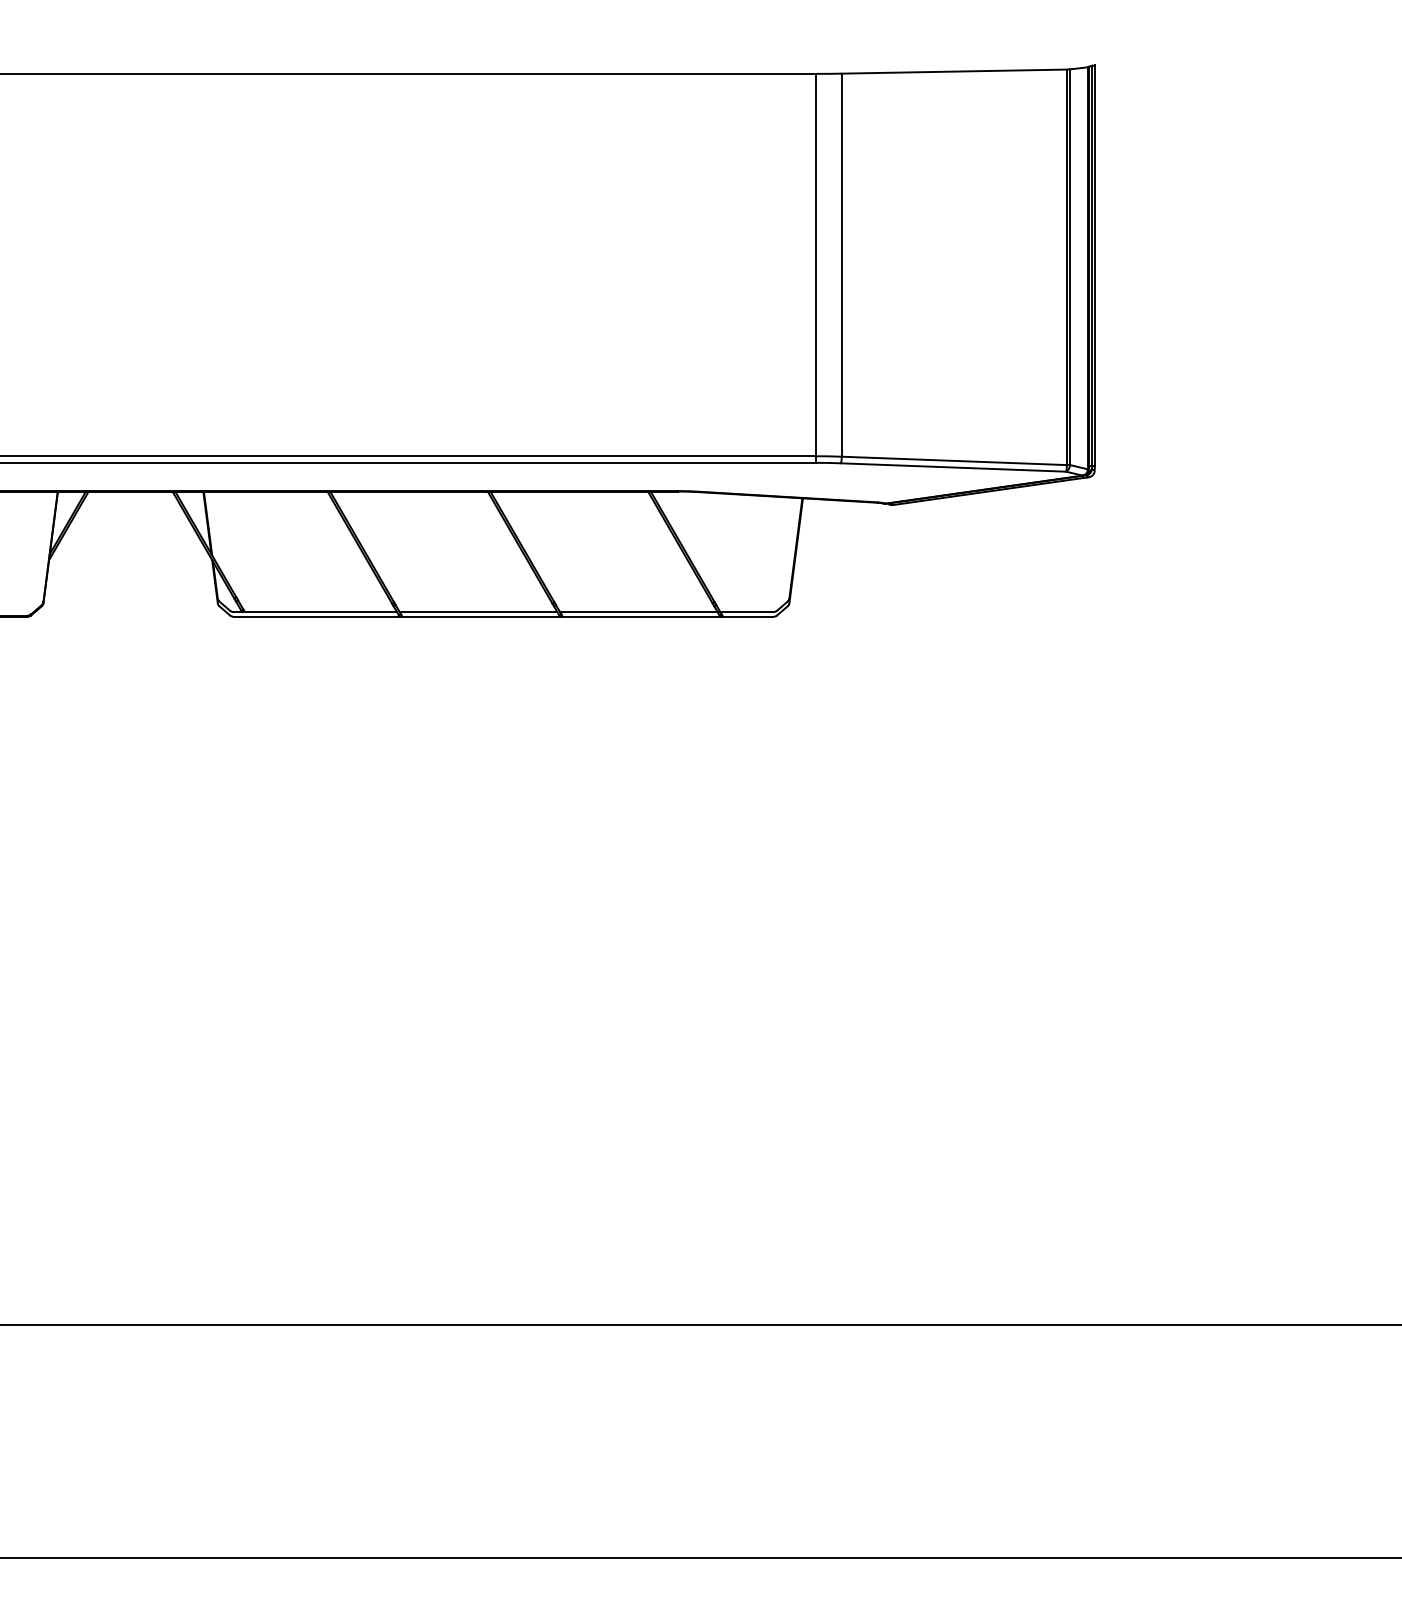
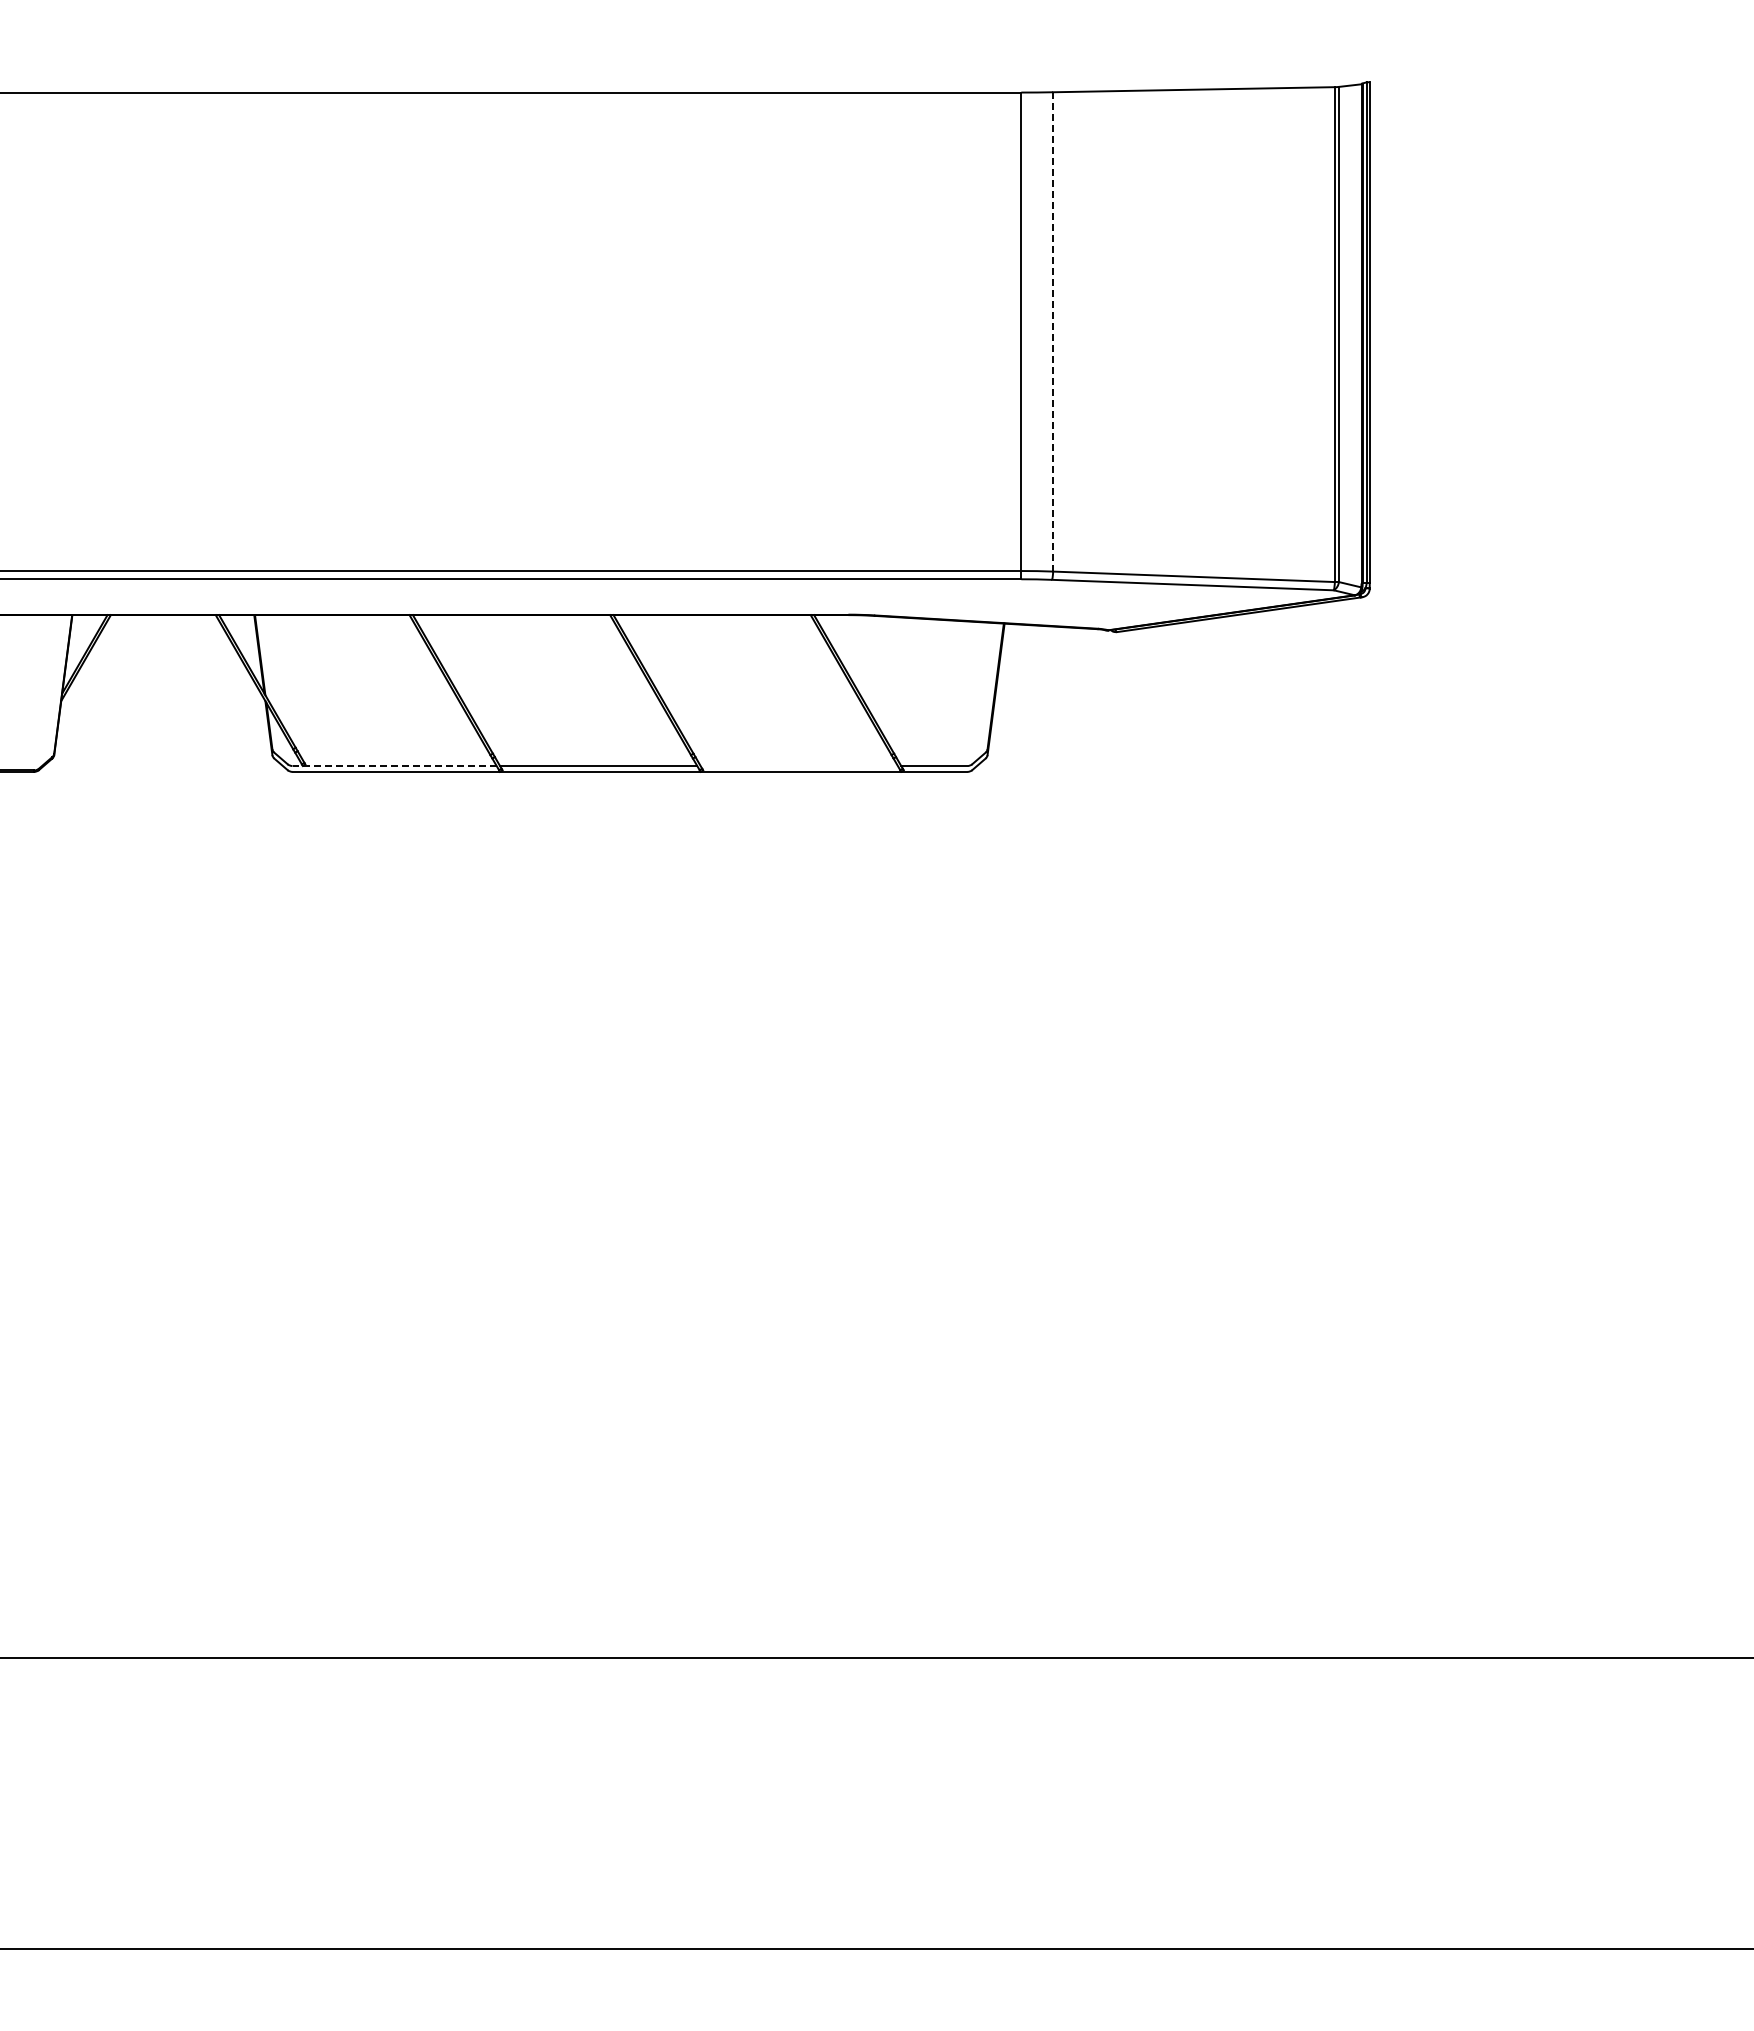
line: (842, 264) -> (1053, 331), solid -> dashed
line: (315, 612) -> (394, 766), solid -> dashed
line: (638, 612) -> (798, 766), removed

